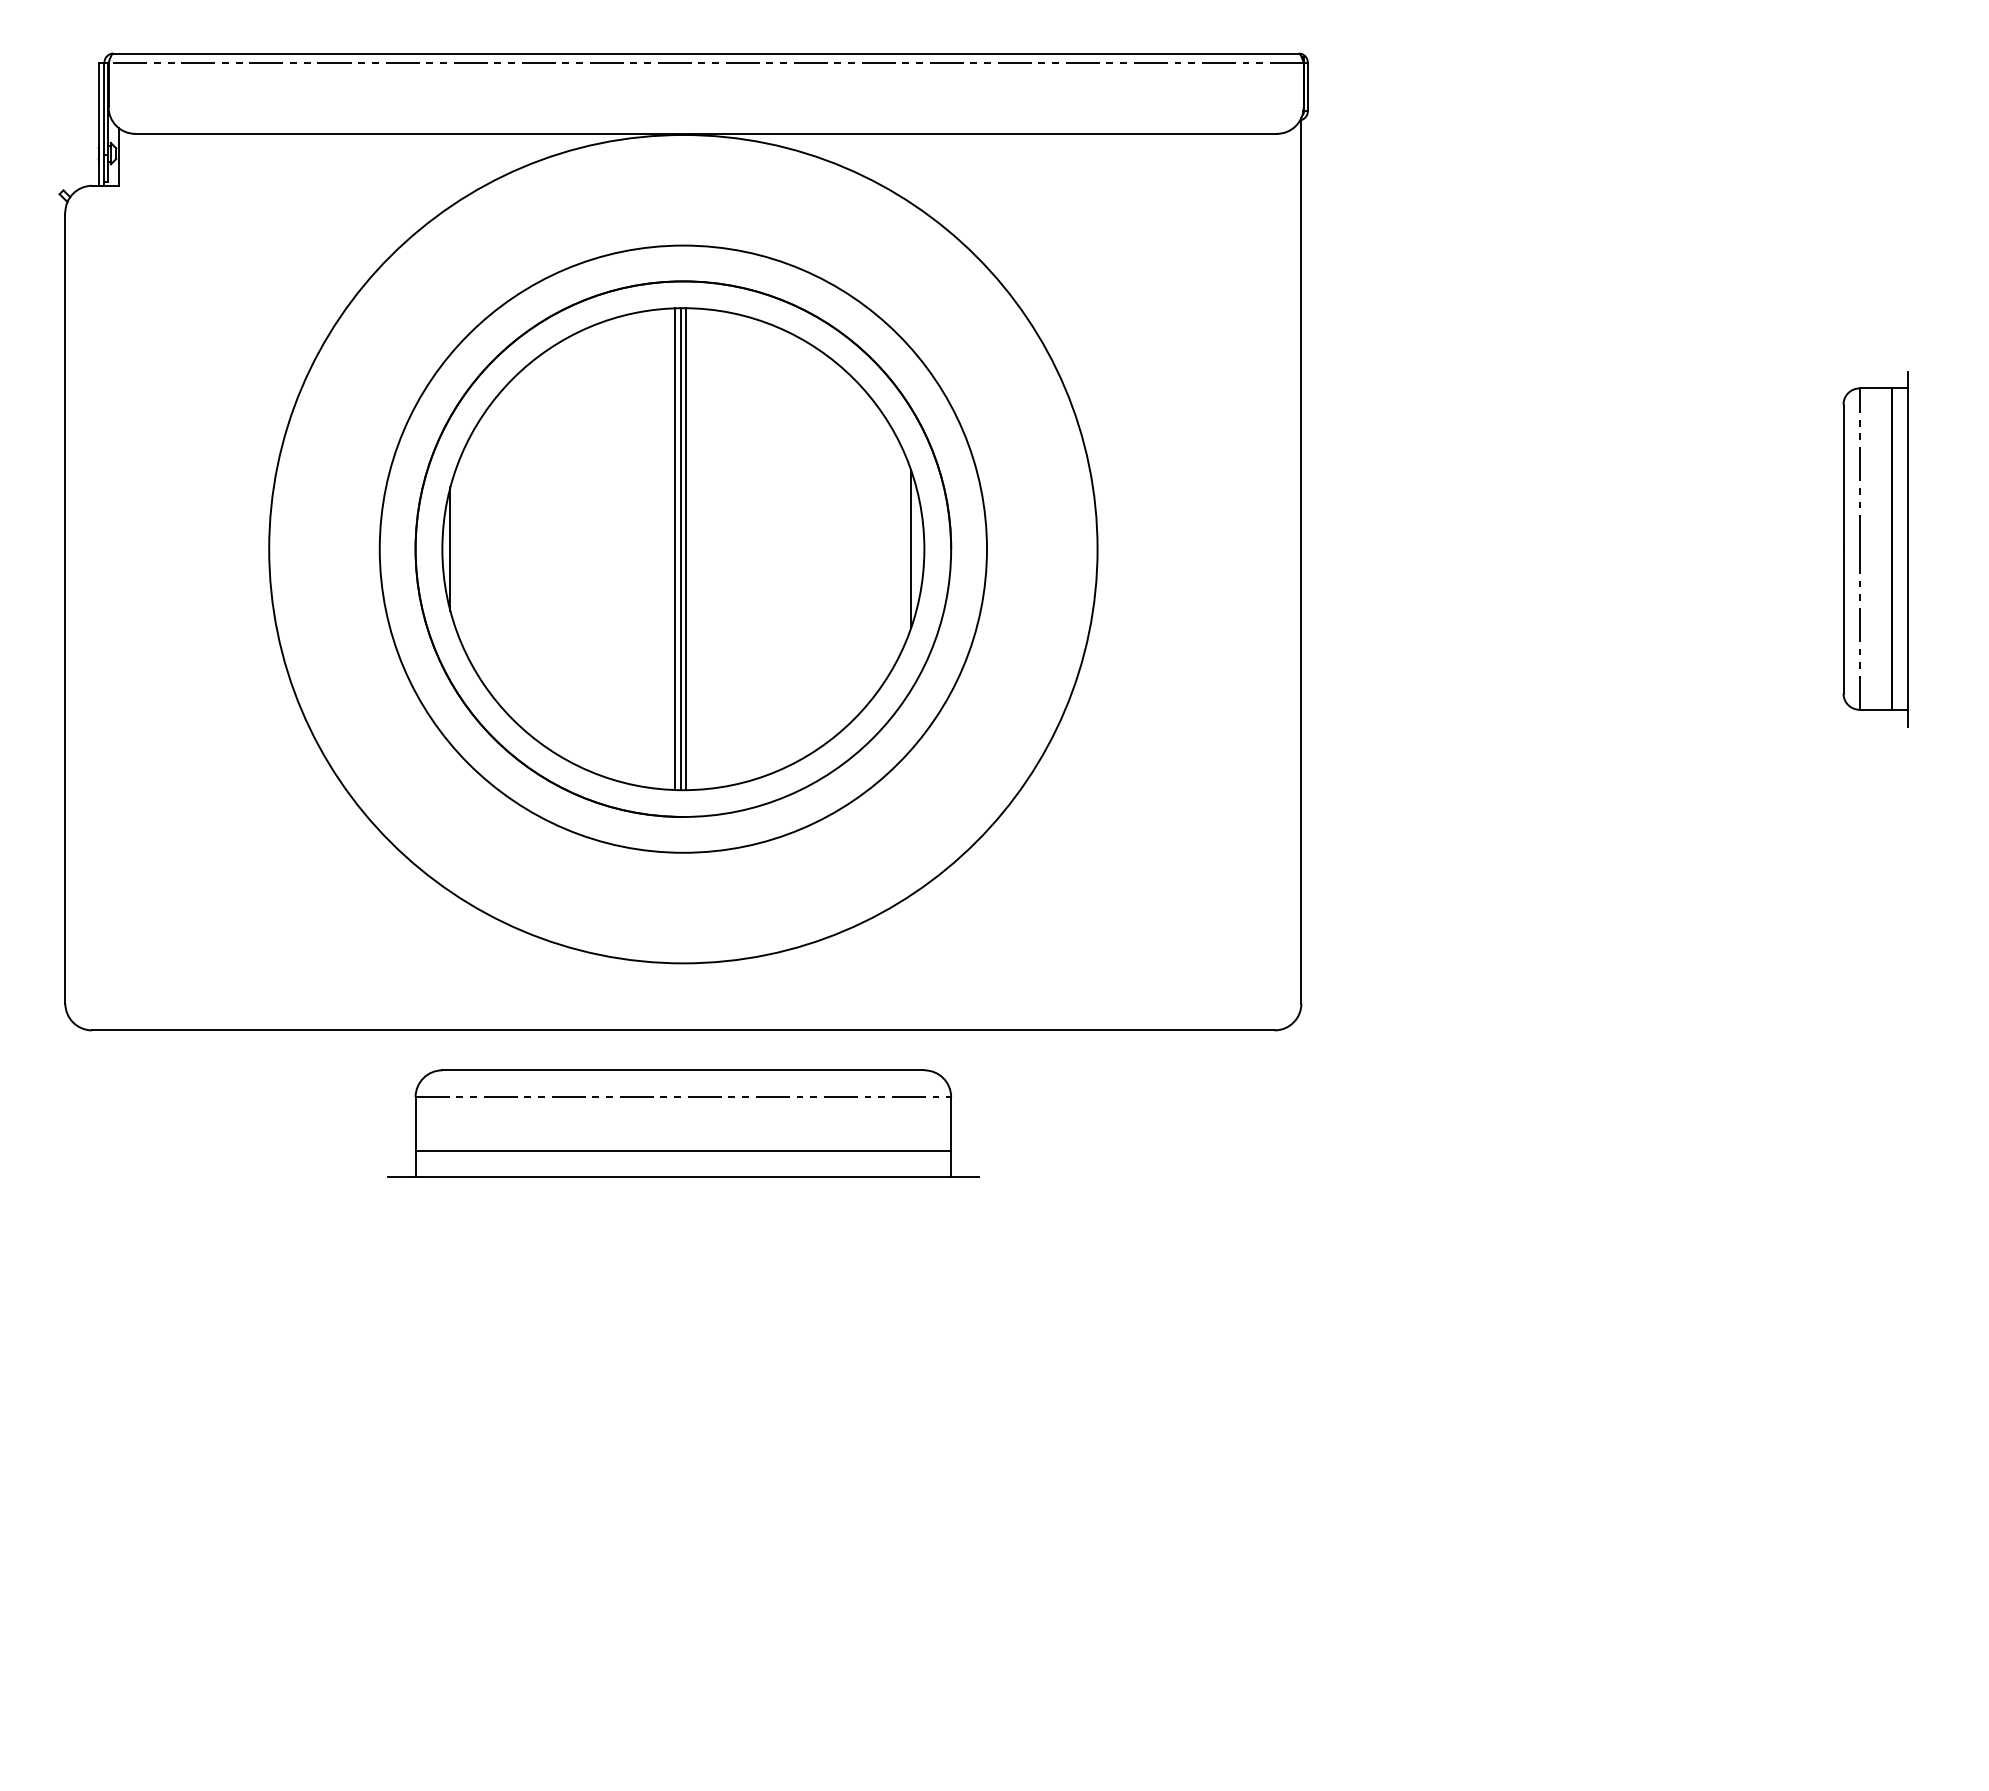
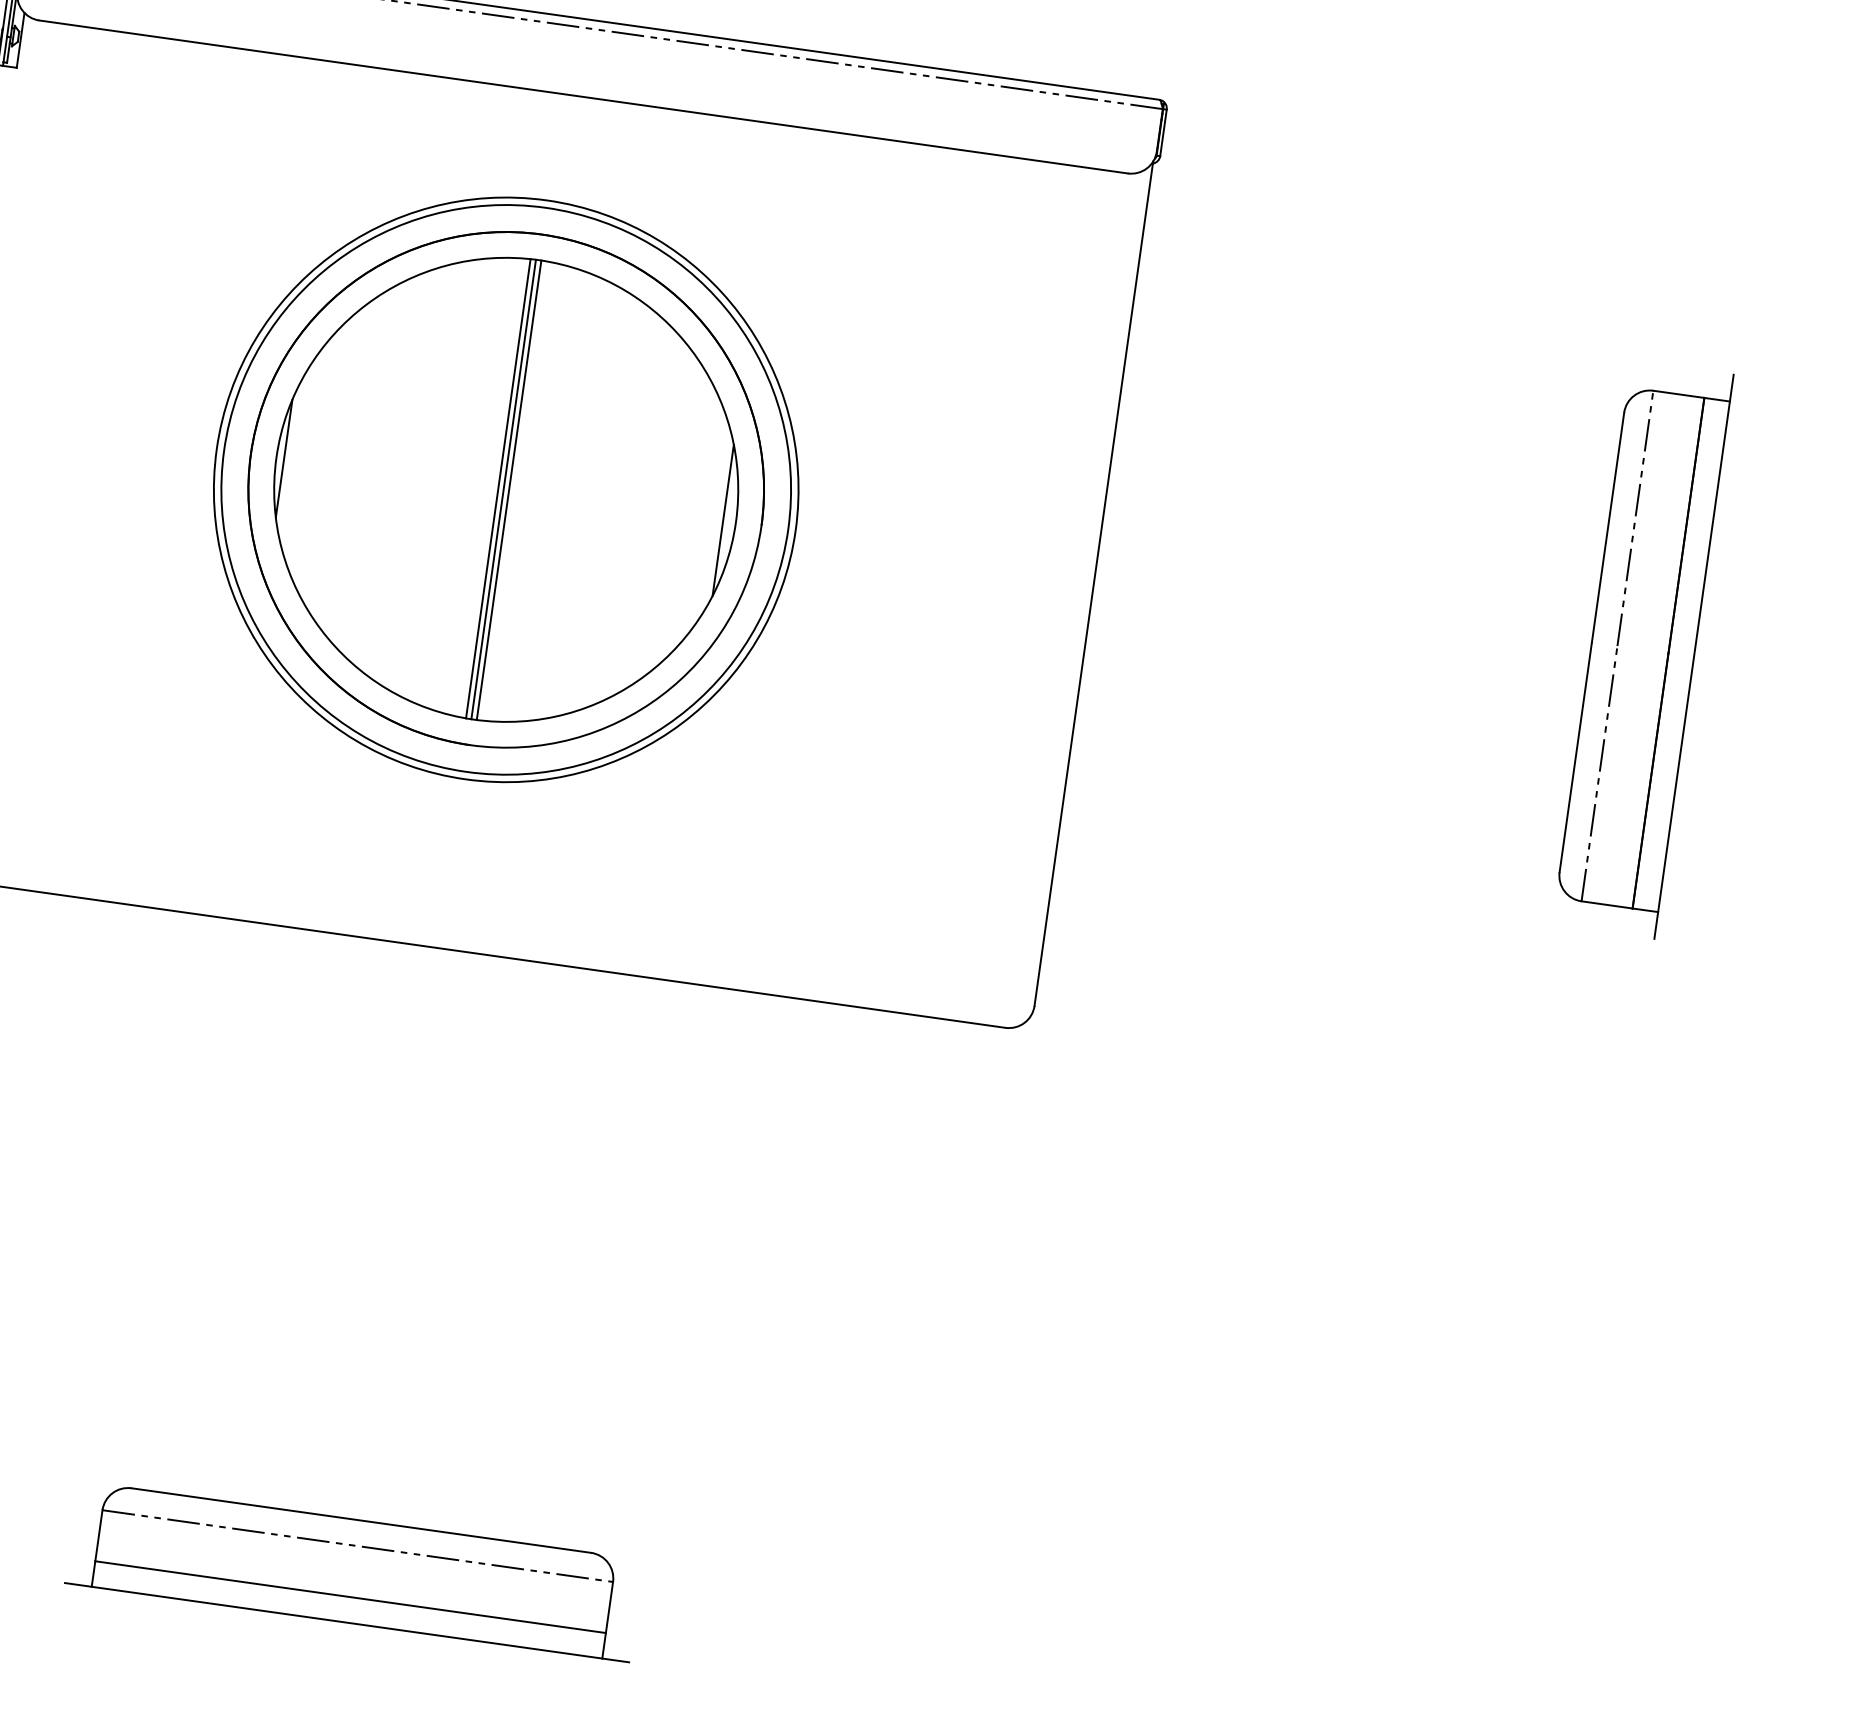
part: (1875, 548) -> (1642, 648), size x1.67
circle: (683, 549) -> (506, 490), size x0.71
part: (683, 1123) -> (354, 1571), moved

